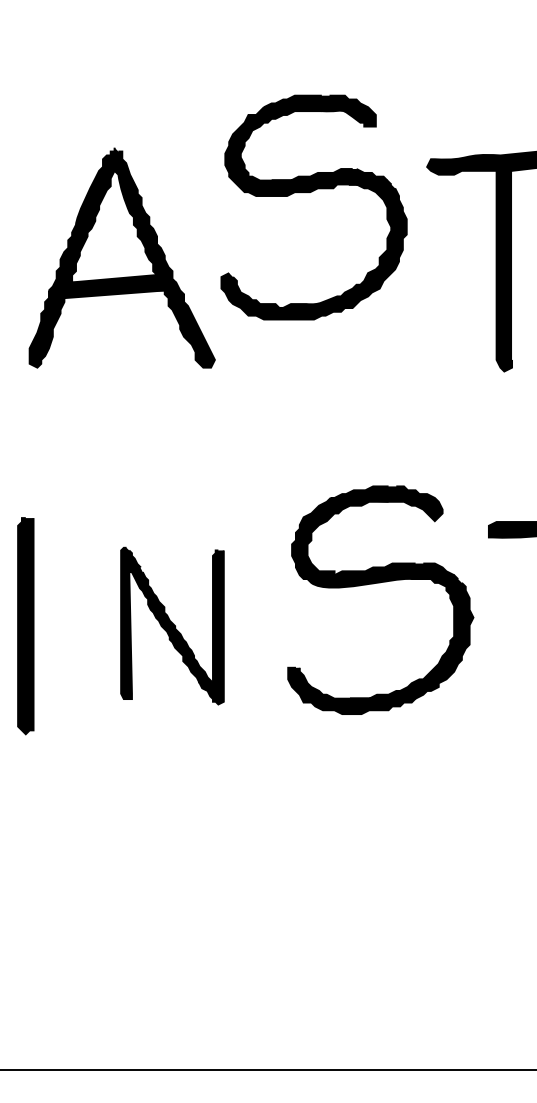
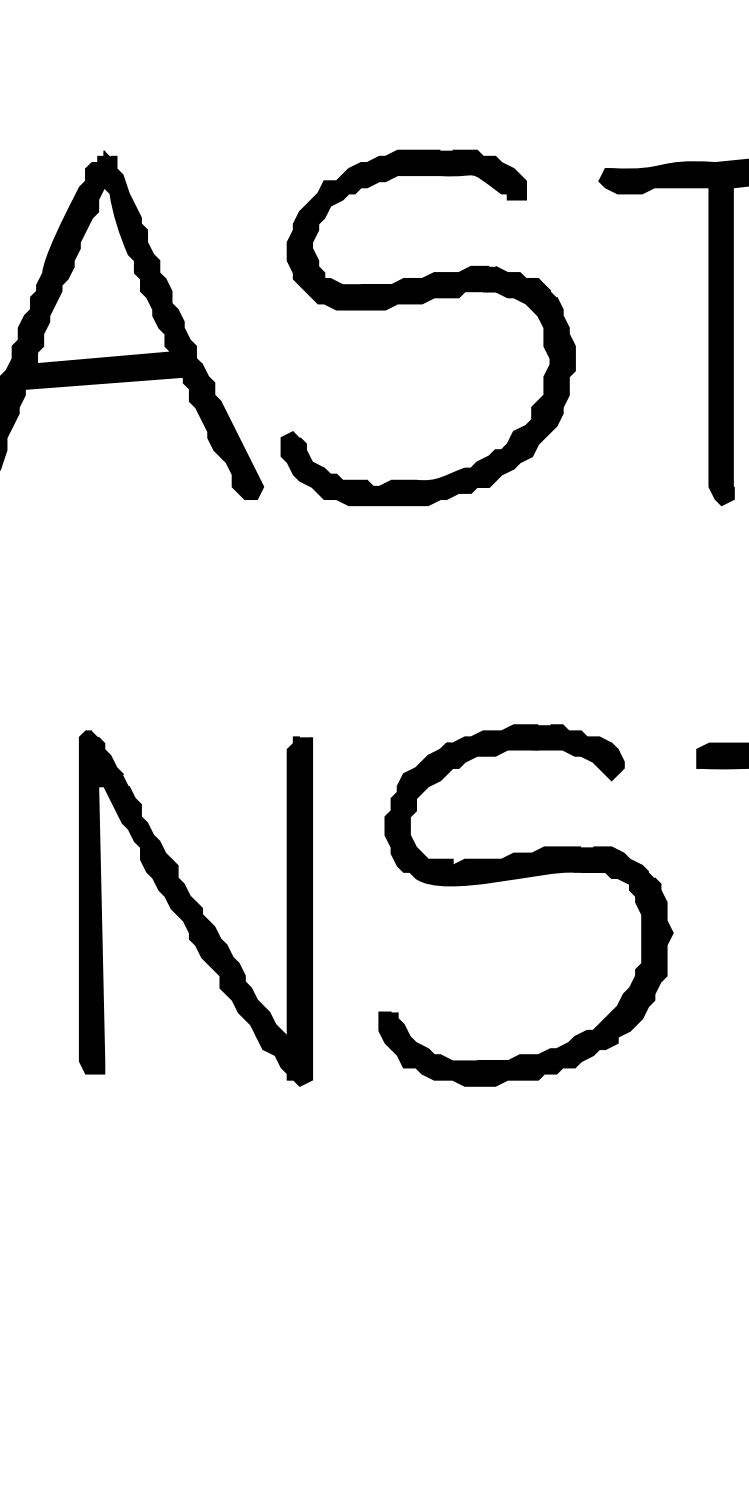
part: (312, 192) -> (425, 304), moved
part: (380, 583) -> (525, 878), moved
part: (172, 625) -> (196, 907), size x1.43

